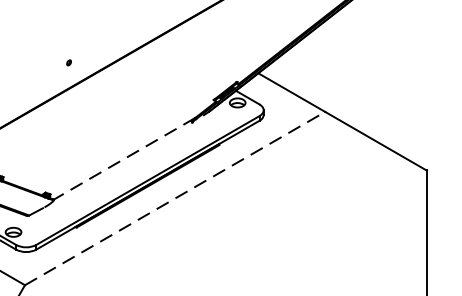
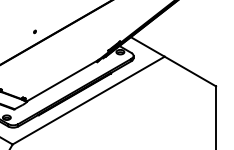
line: (123, 158) -> (62, 80), dashed -> solid
line: (174, 198) -> (88, 100), dashed -> solid

